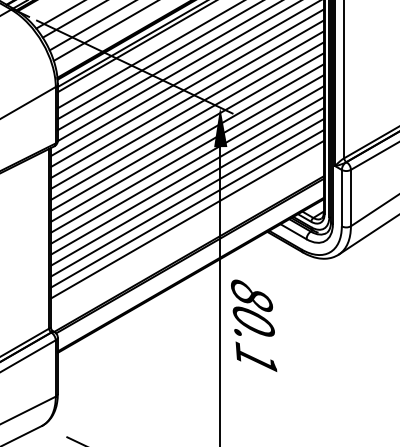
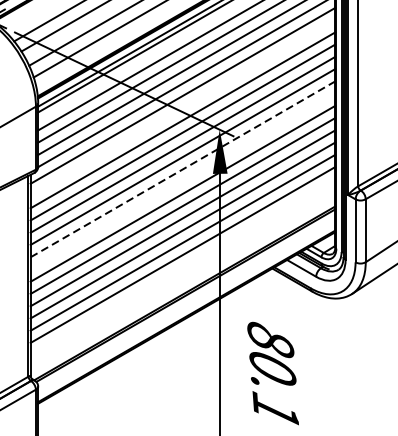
line: (187, 87) -> (183, 107), removed
line: (187, 142) -> (183, 168), solid -> dashed
line: (187, 153) -> (183, 180), removed
text: (254, 325) -> (273, 373), moved

